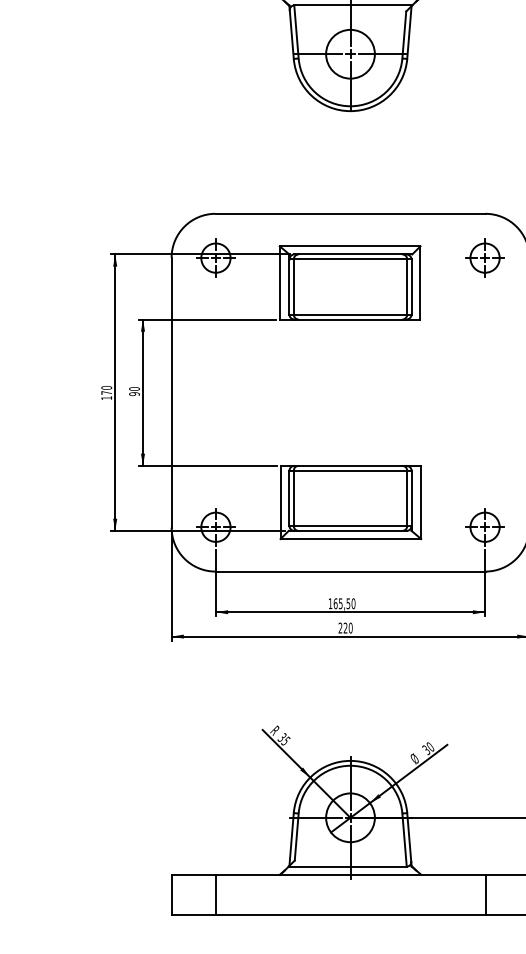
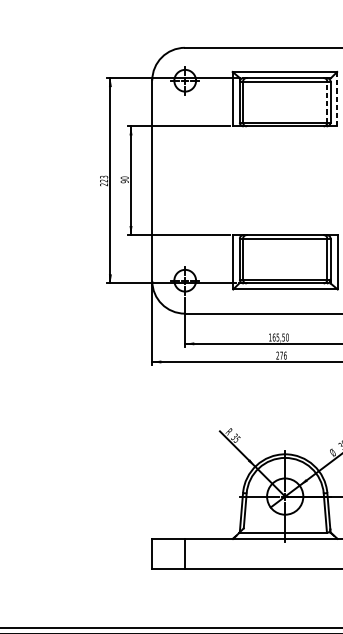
line: (420, 282) -> (337, 98), solid -> dashed
line: (407, 287) -> (327, 102), solid -> dashed
text: (106, 392) -> (103, 180), 170 -> 223
text: (347, 627) -> (282, 355), 220 -> 276

